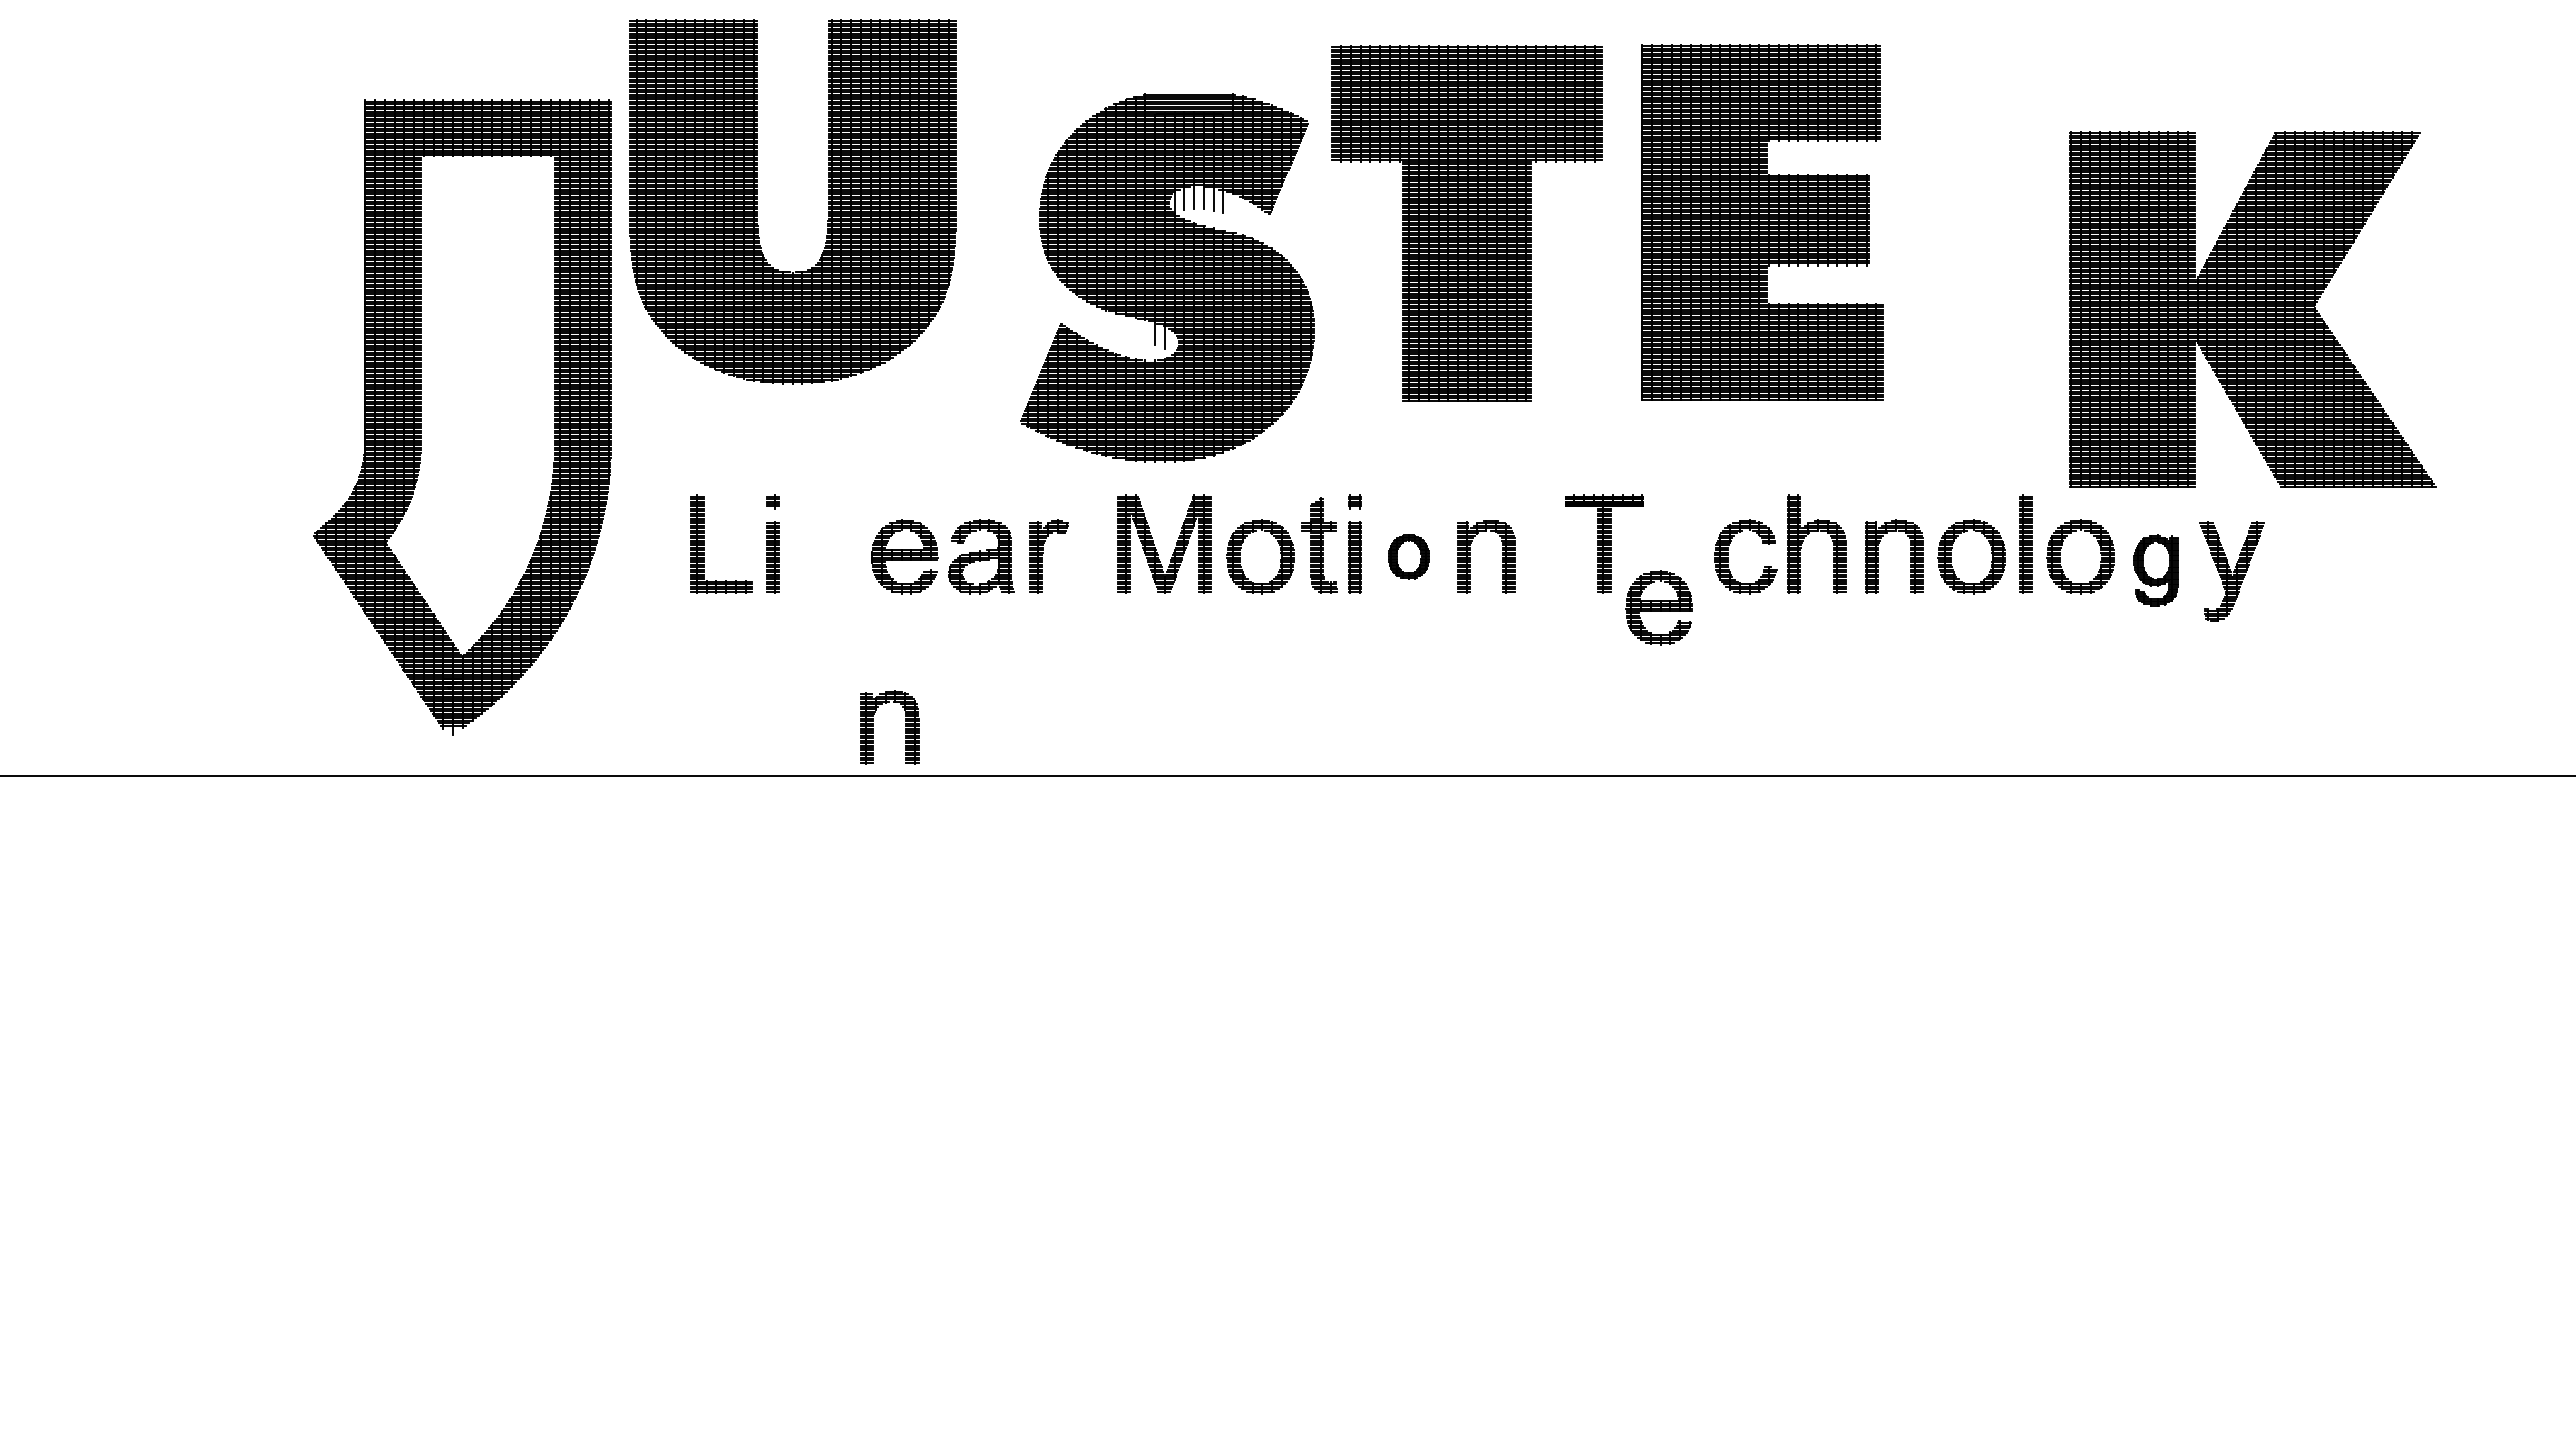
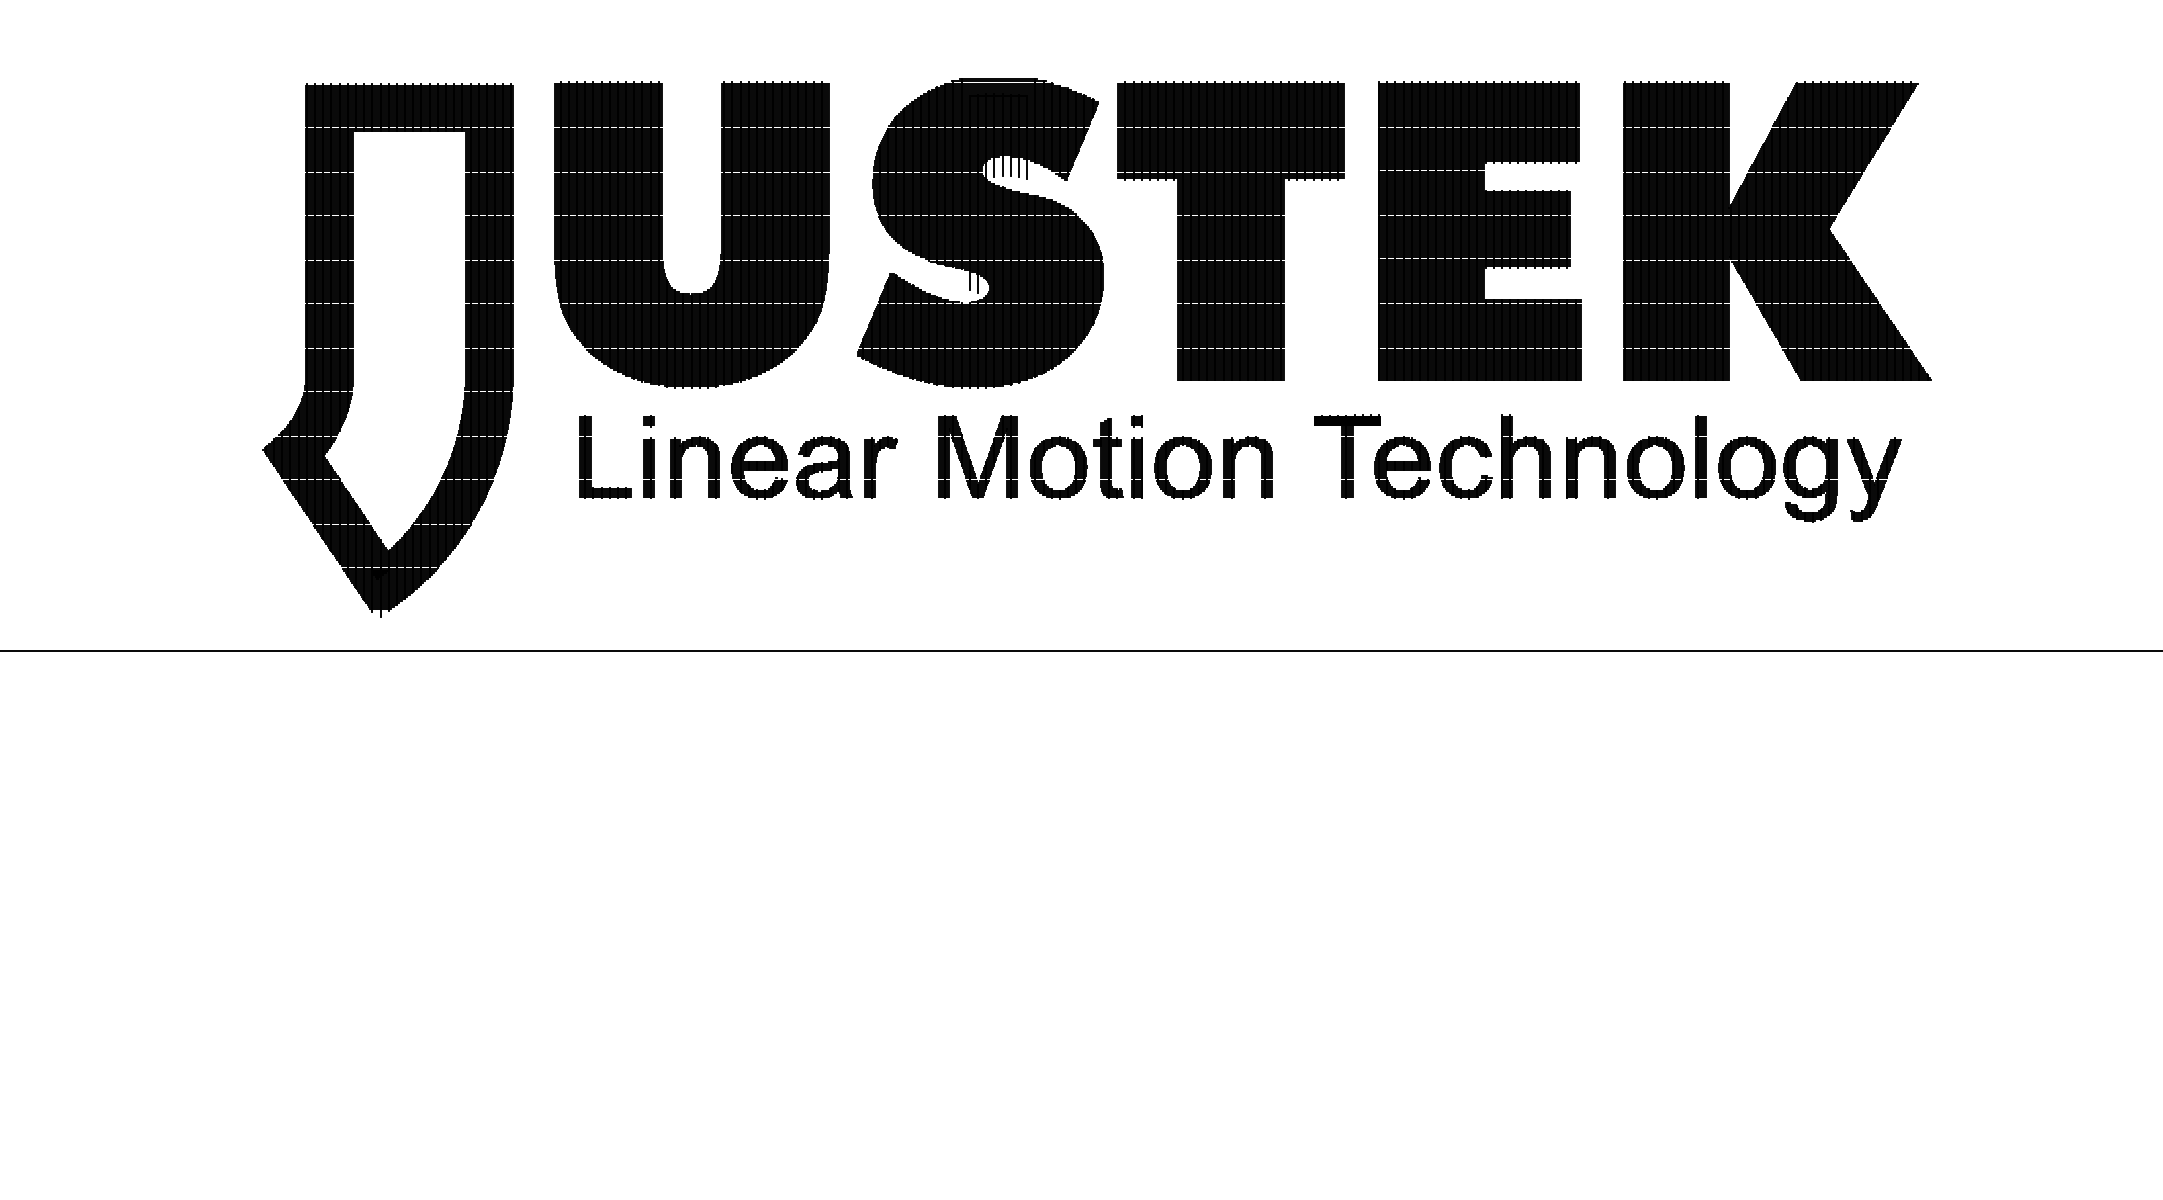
part: (757, 201) -> (662, 234), moved
part: (1762, 222) -> (1479, 231), moved
part: (1466, 223) -> (1230, 231), moved
part: (2252, 309) -> (1777, 231), moved
part: (1408, 556) -> (1182, 467), size x1.67
part: (2155, 570) -> (1809, 479), size x1.43
part: (1658, 607) -> (1401, 467), moved
part: (873, 726) -> (681, 466), moved

